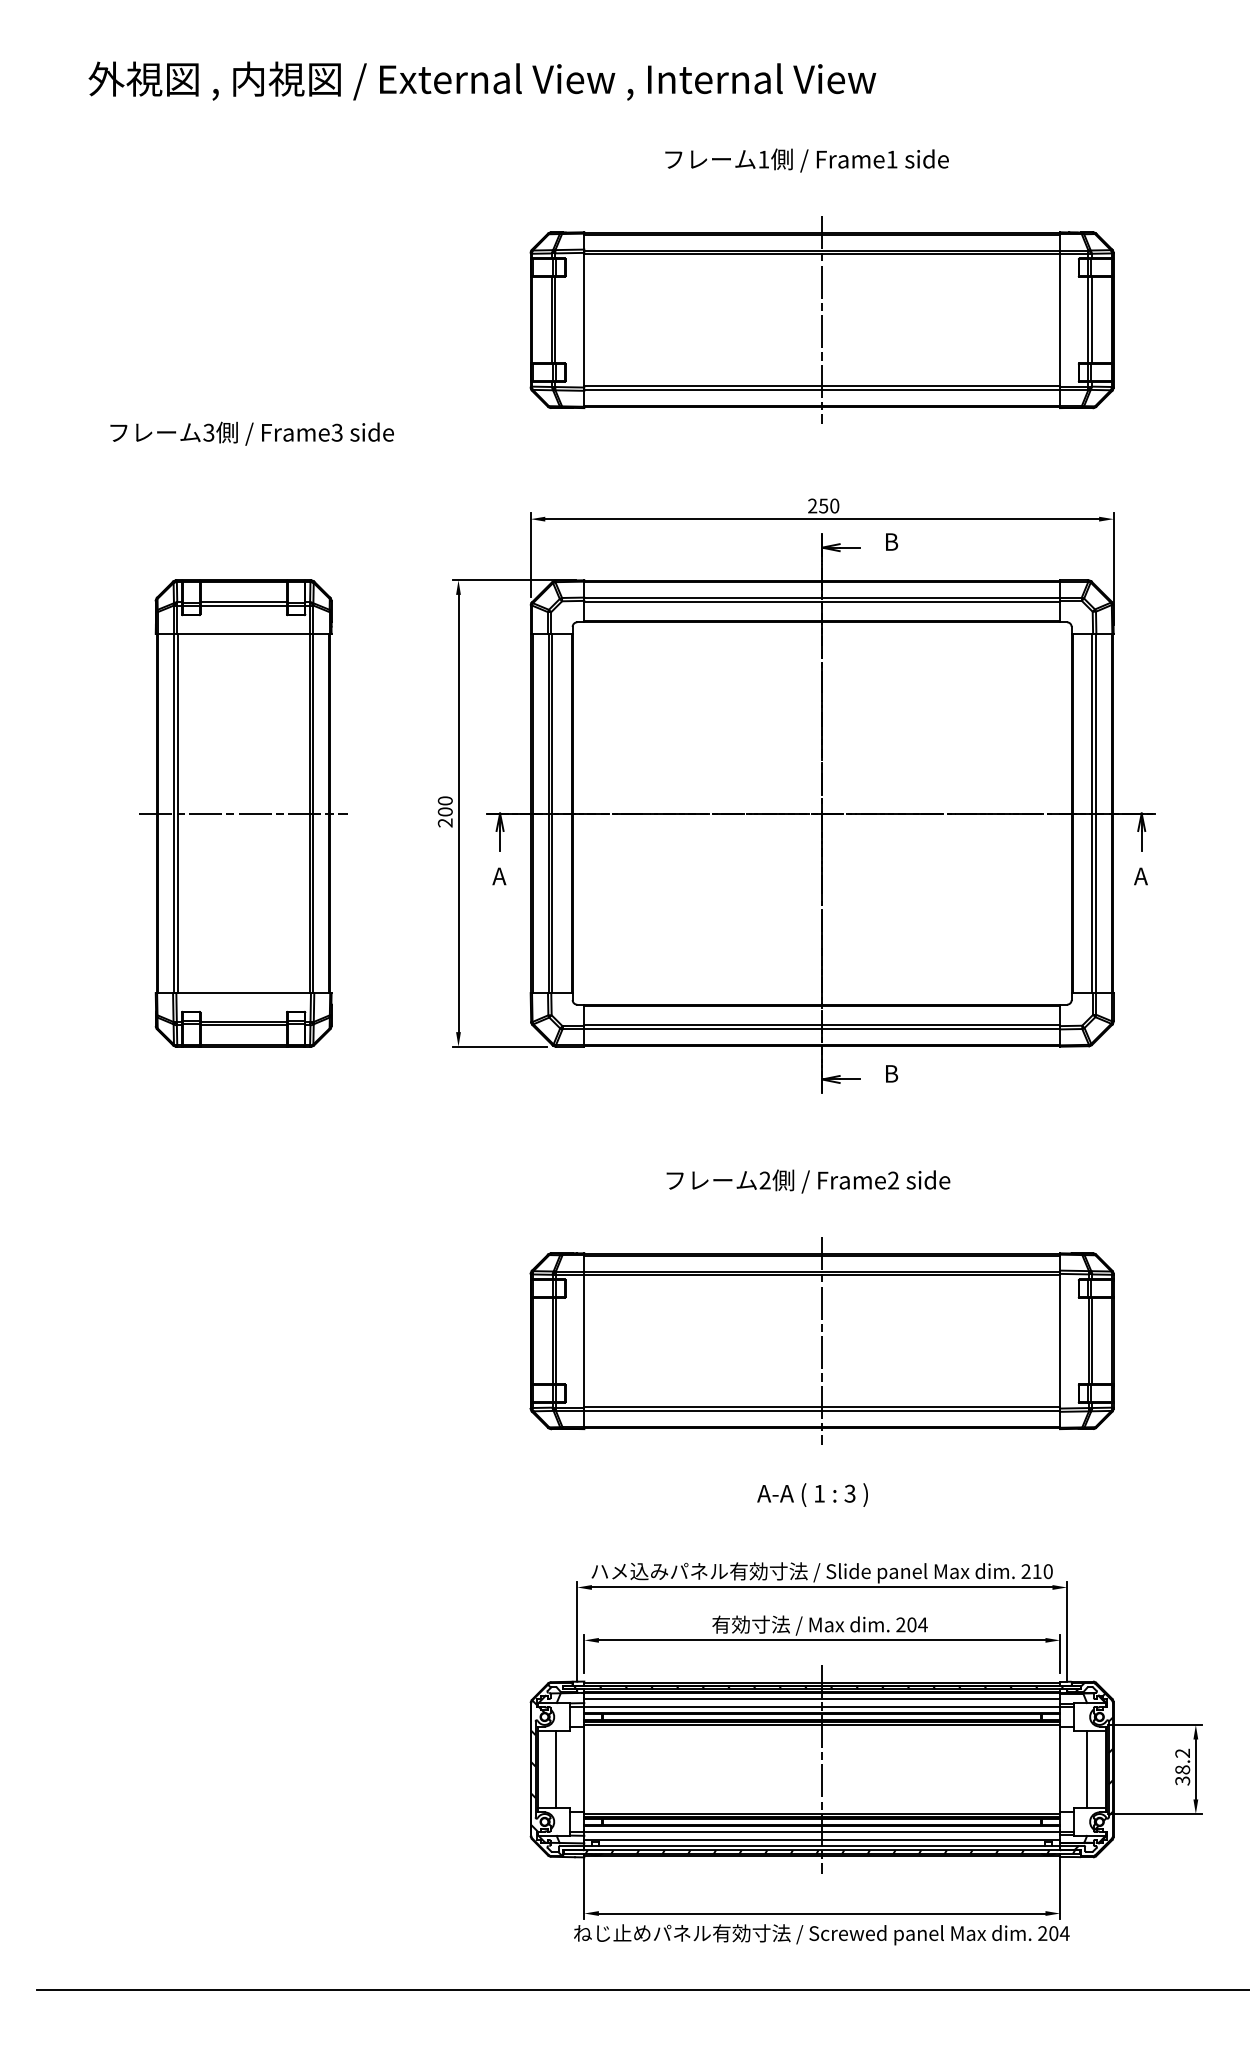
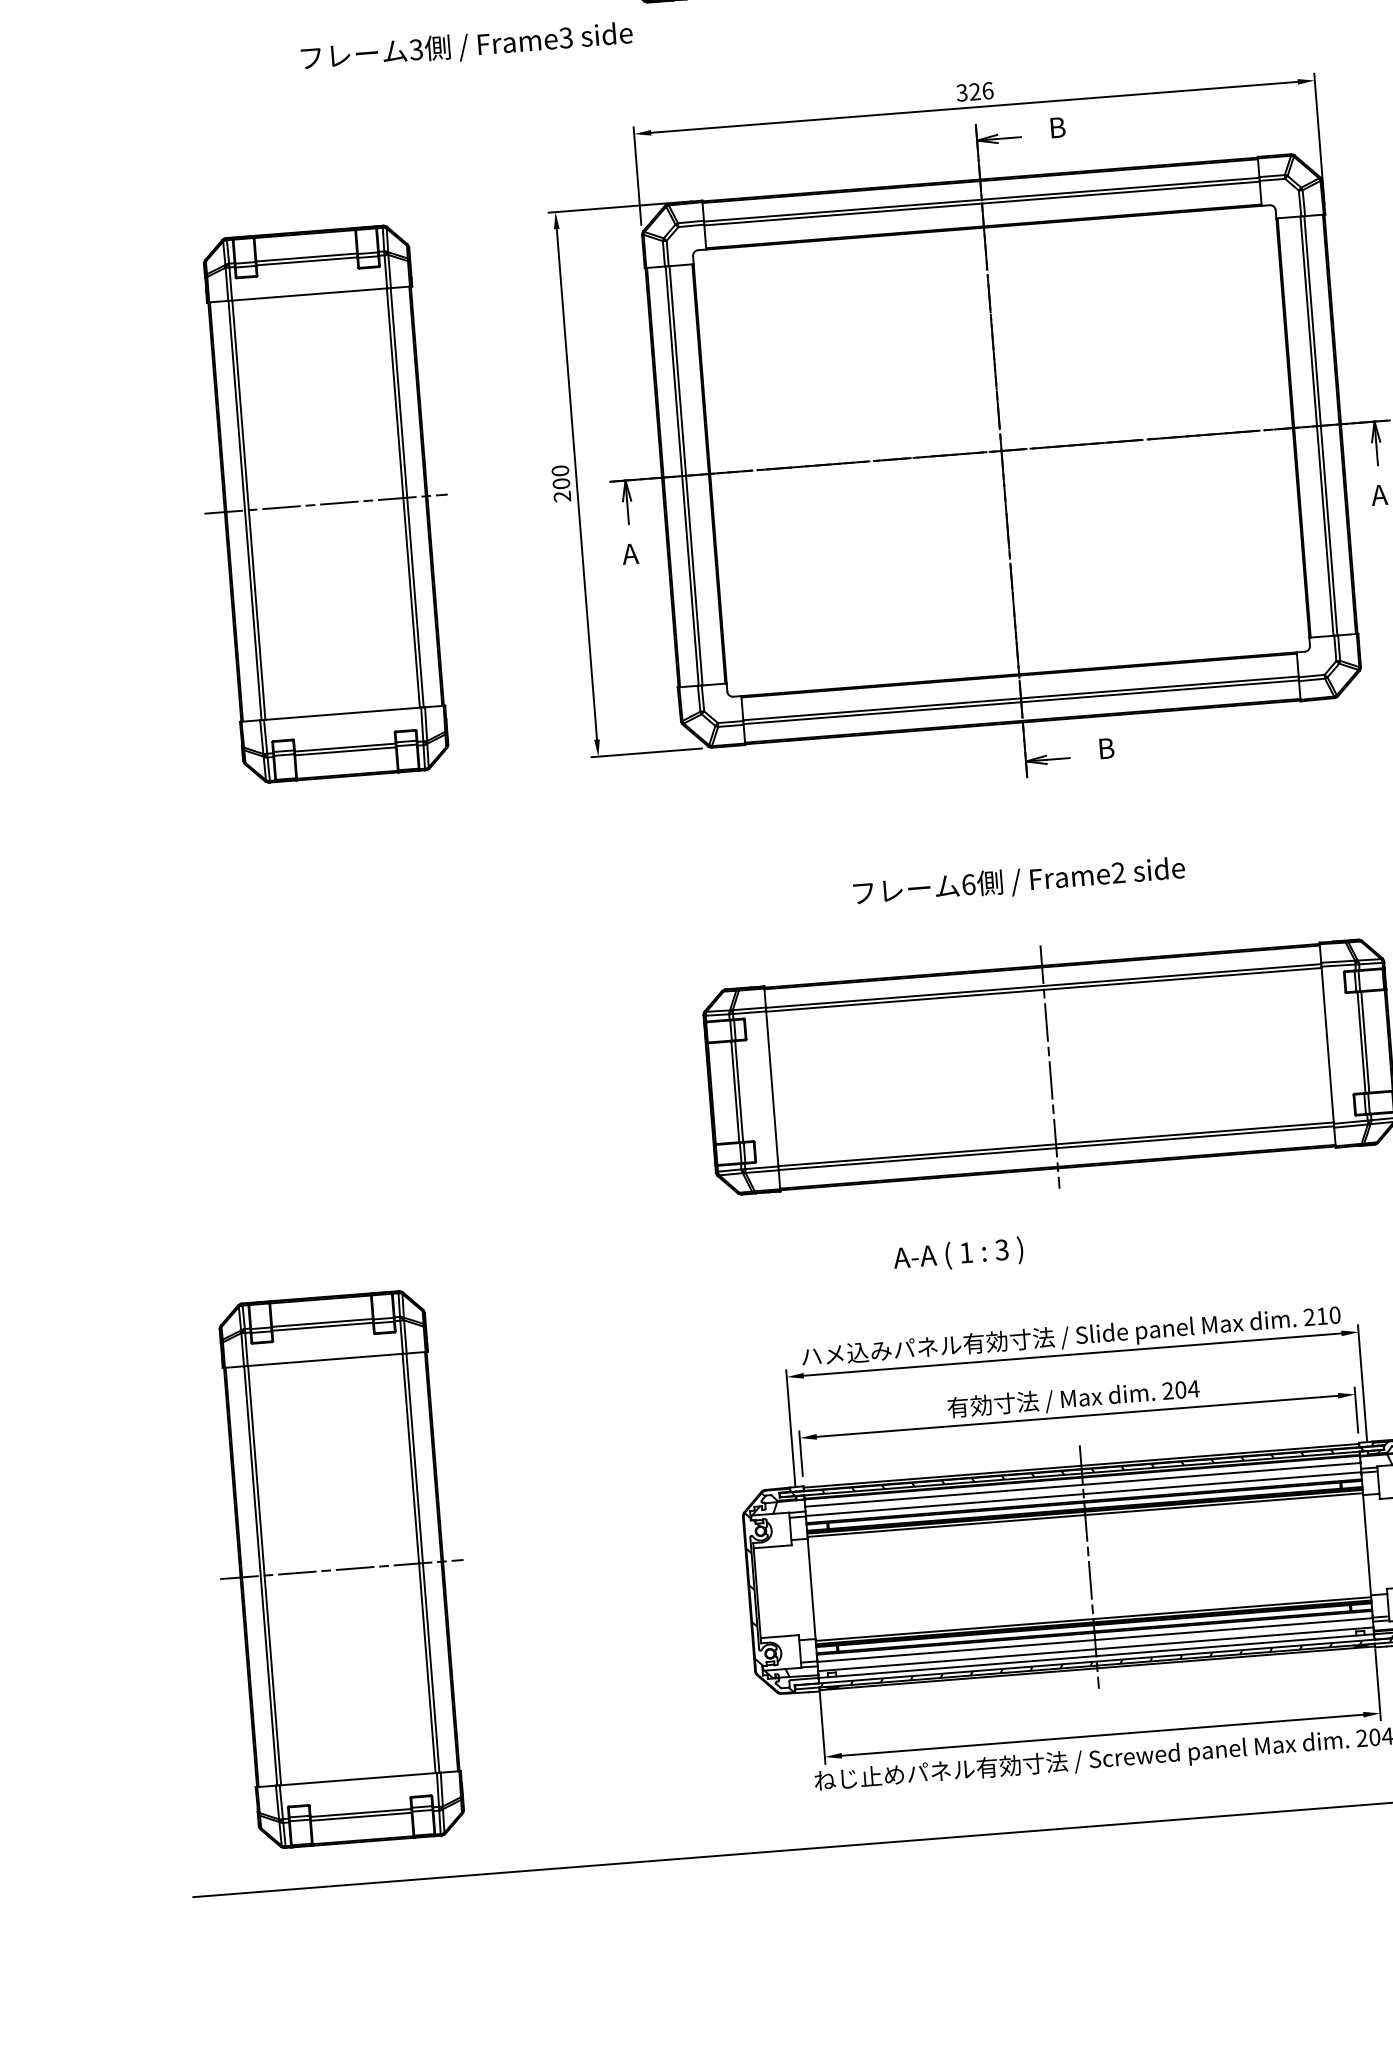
text: (251, 433) -> (466, 46), moved
text: (823, 505) -> (974, 91), 250 -> 326
text: (764, 1180) -> (967, 884), 2 -> 6
text: (812, 1494) -> (958, 1254), moved
part: (185, 1721) -> (341, 1569), added
line: (556, 1769) -> (779, 1591), removed

